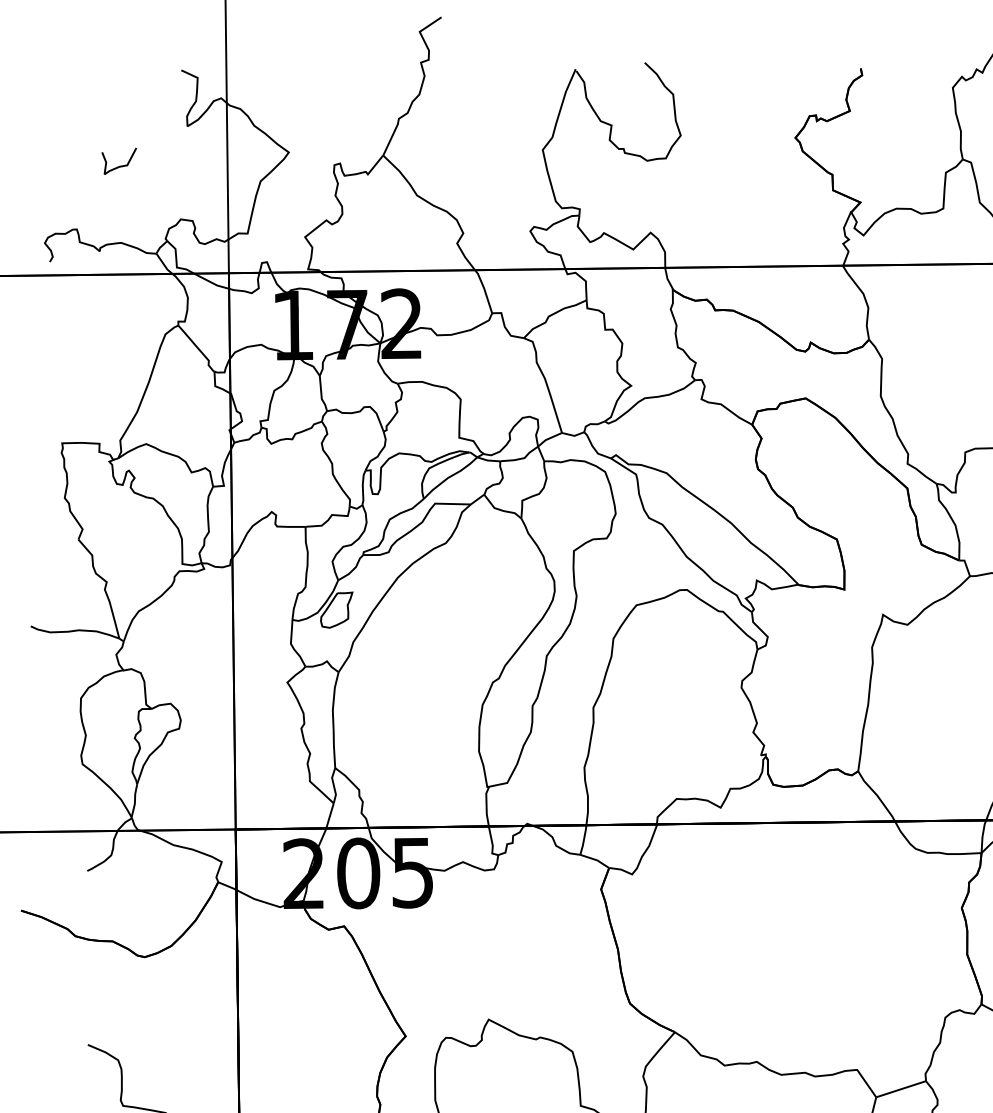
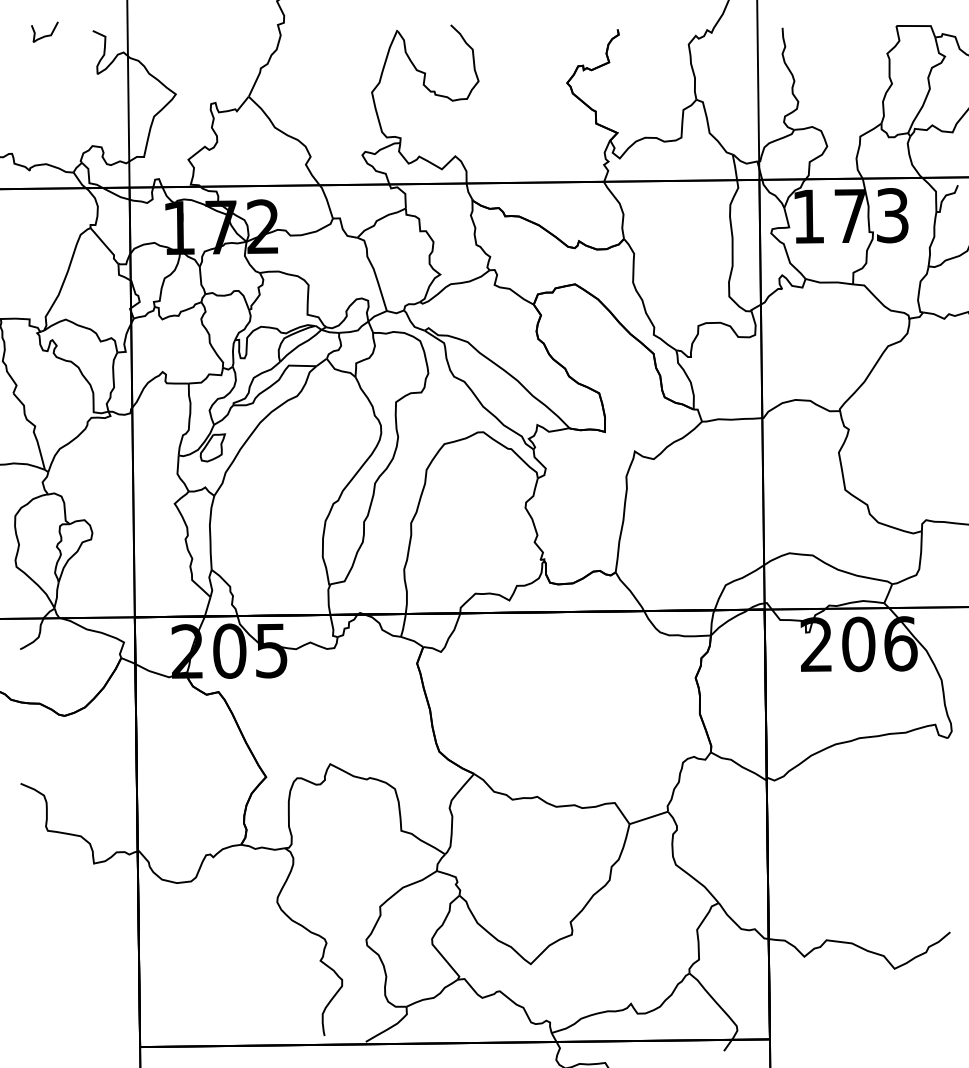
curve: (118, 165) -> (44, 35), moved

